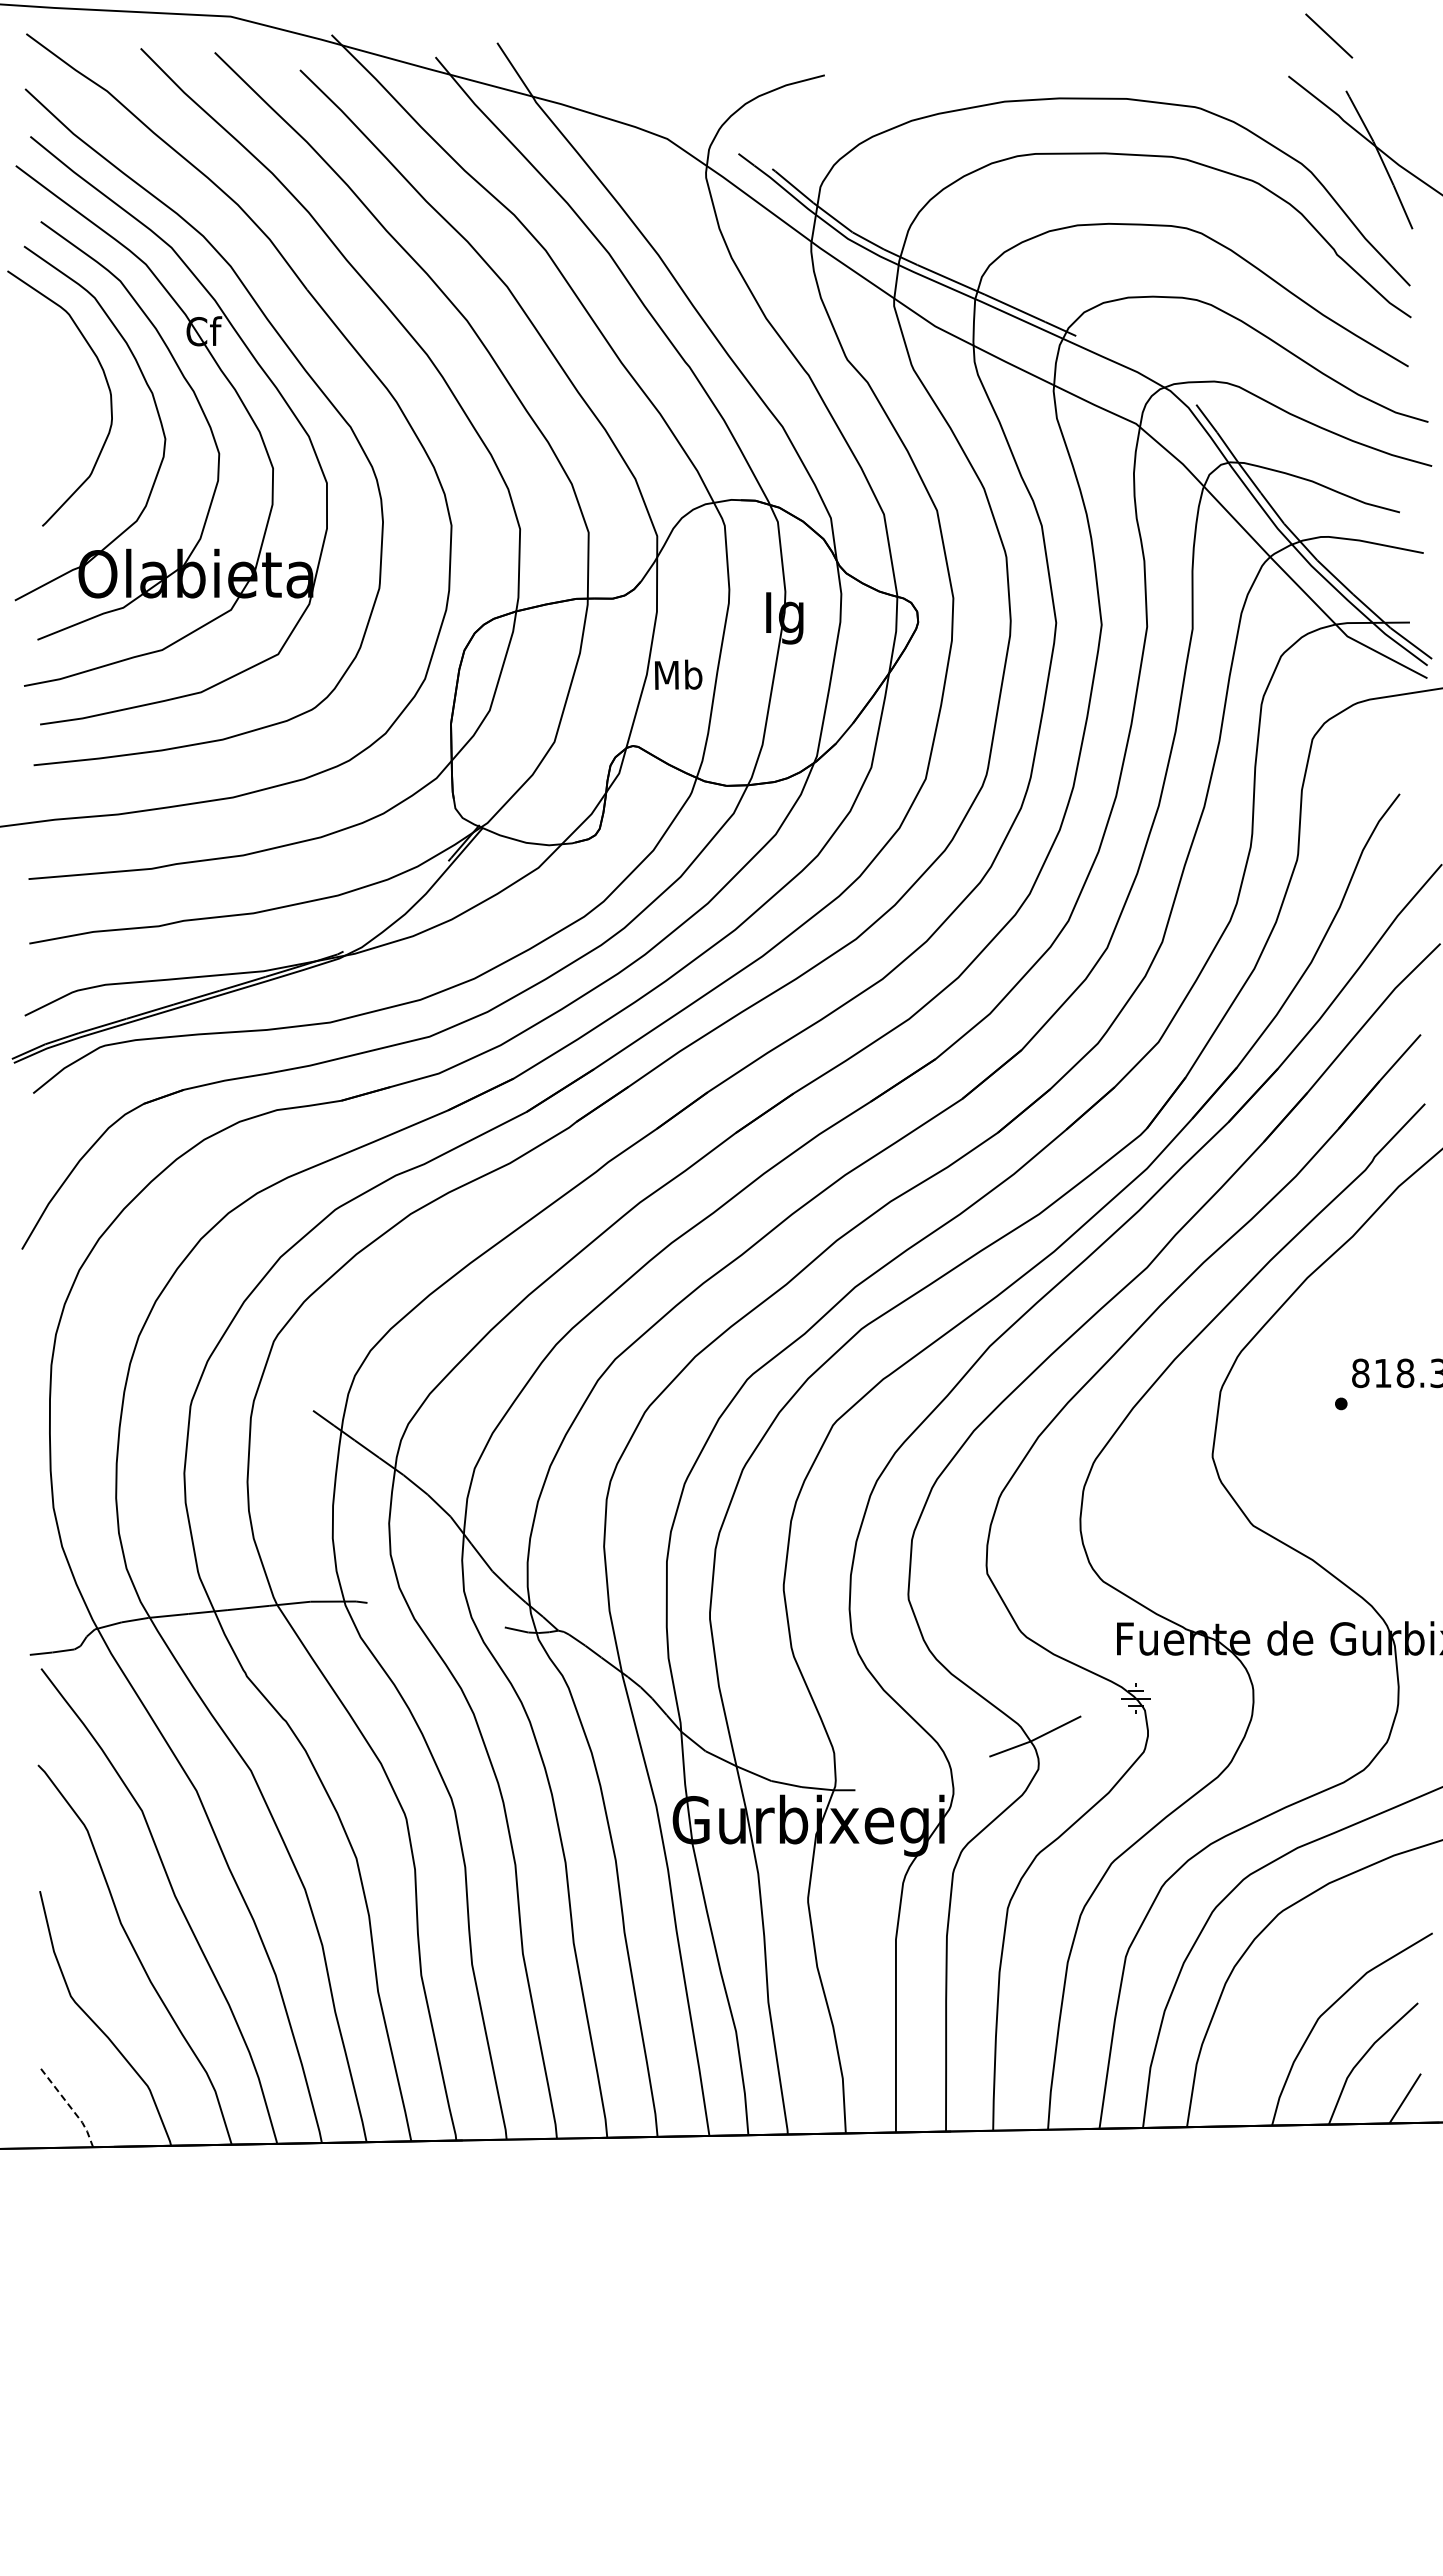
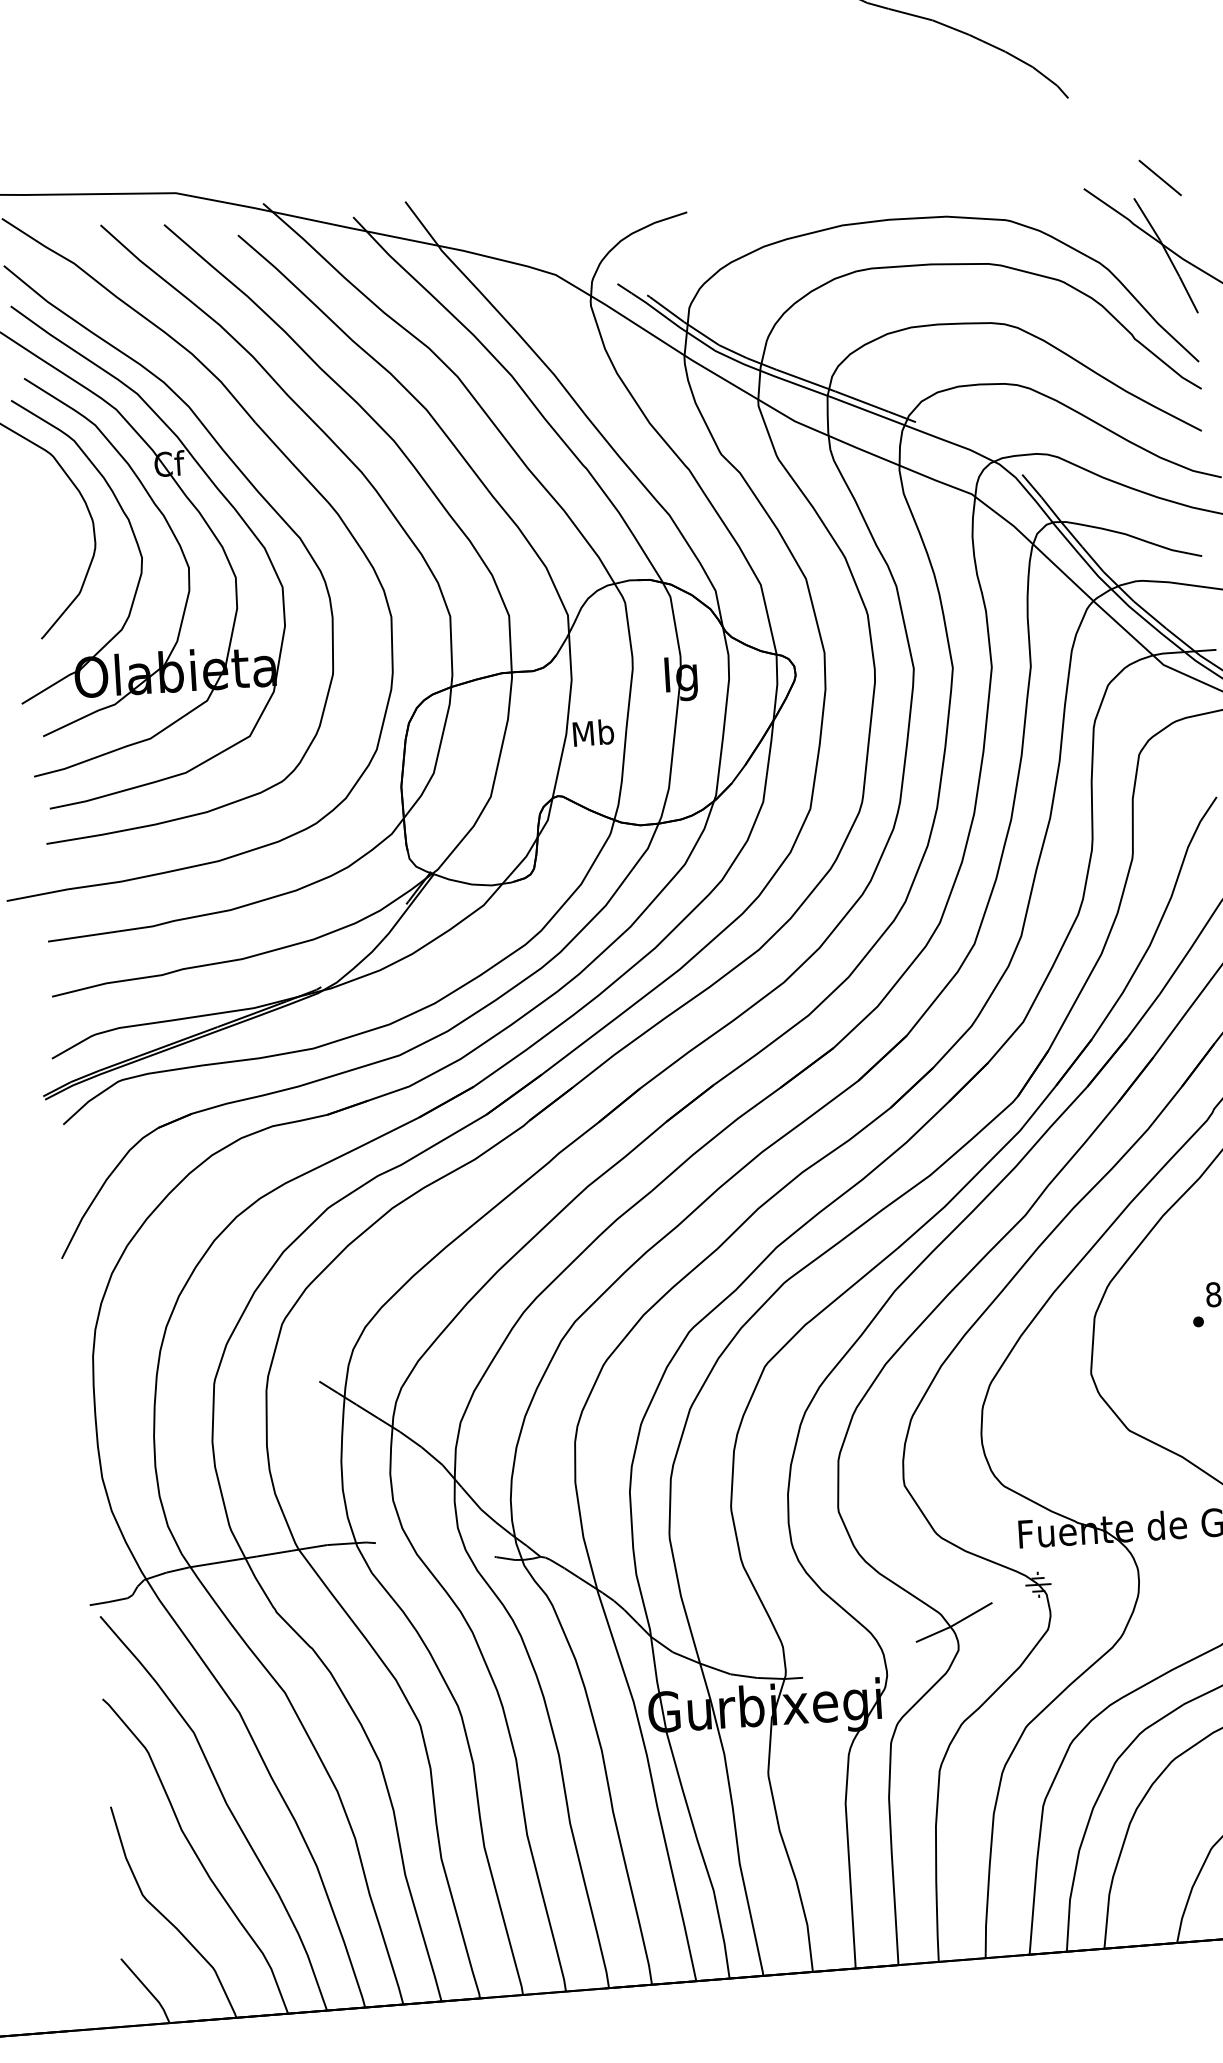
line: (1329, 35) -> (1160, 177), moved
line: (70, 2107) -> (148, 1990), dashed -> solid

